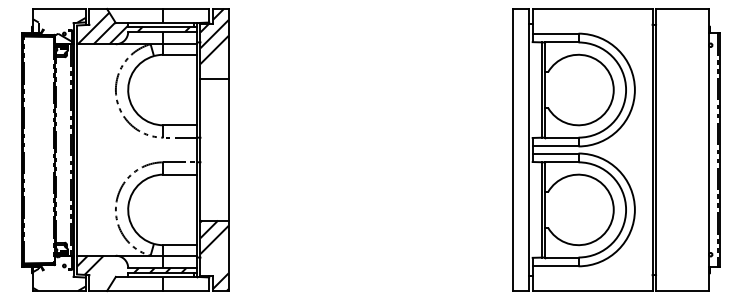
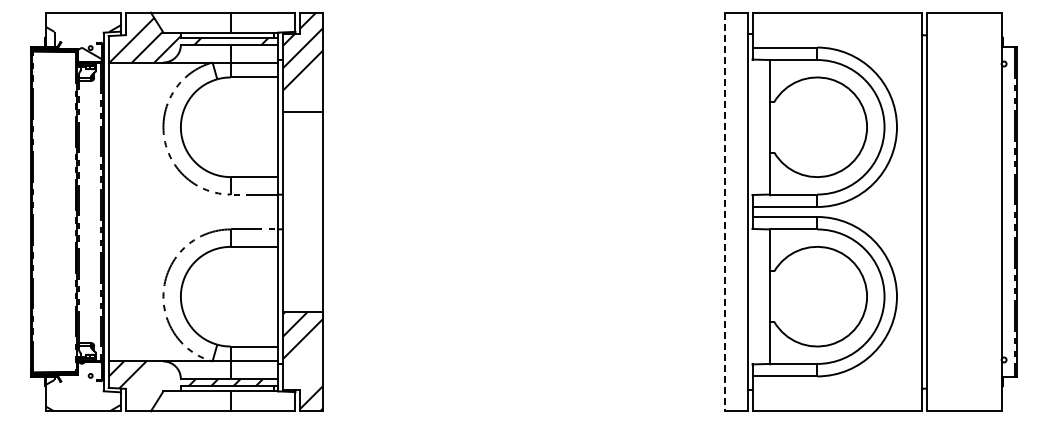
line: (541, 89) -> (764, 126), removed
line: (513, 150) -> (725, 212), solid -> dashed
line: (541, 209) -> (764, 296), removed

